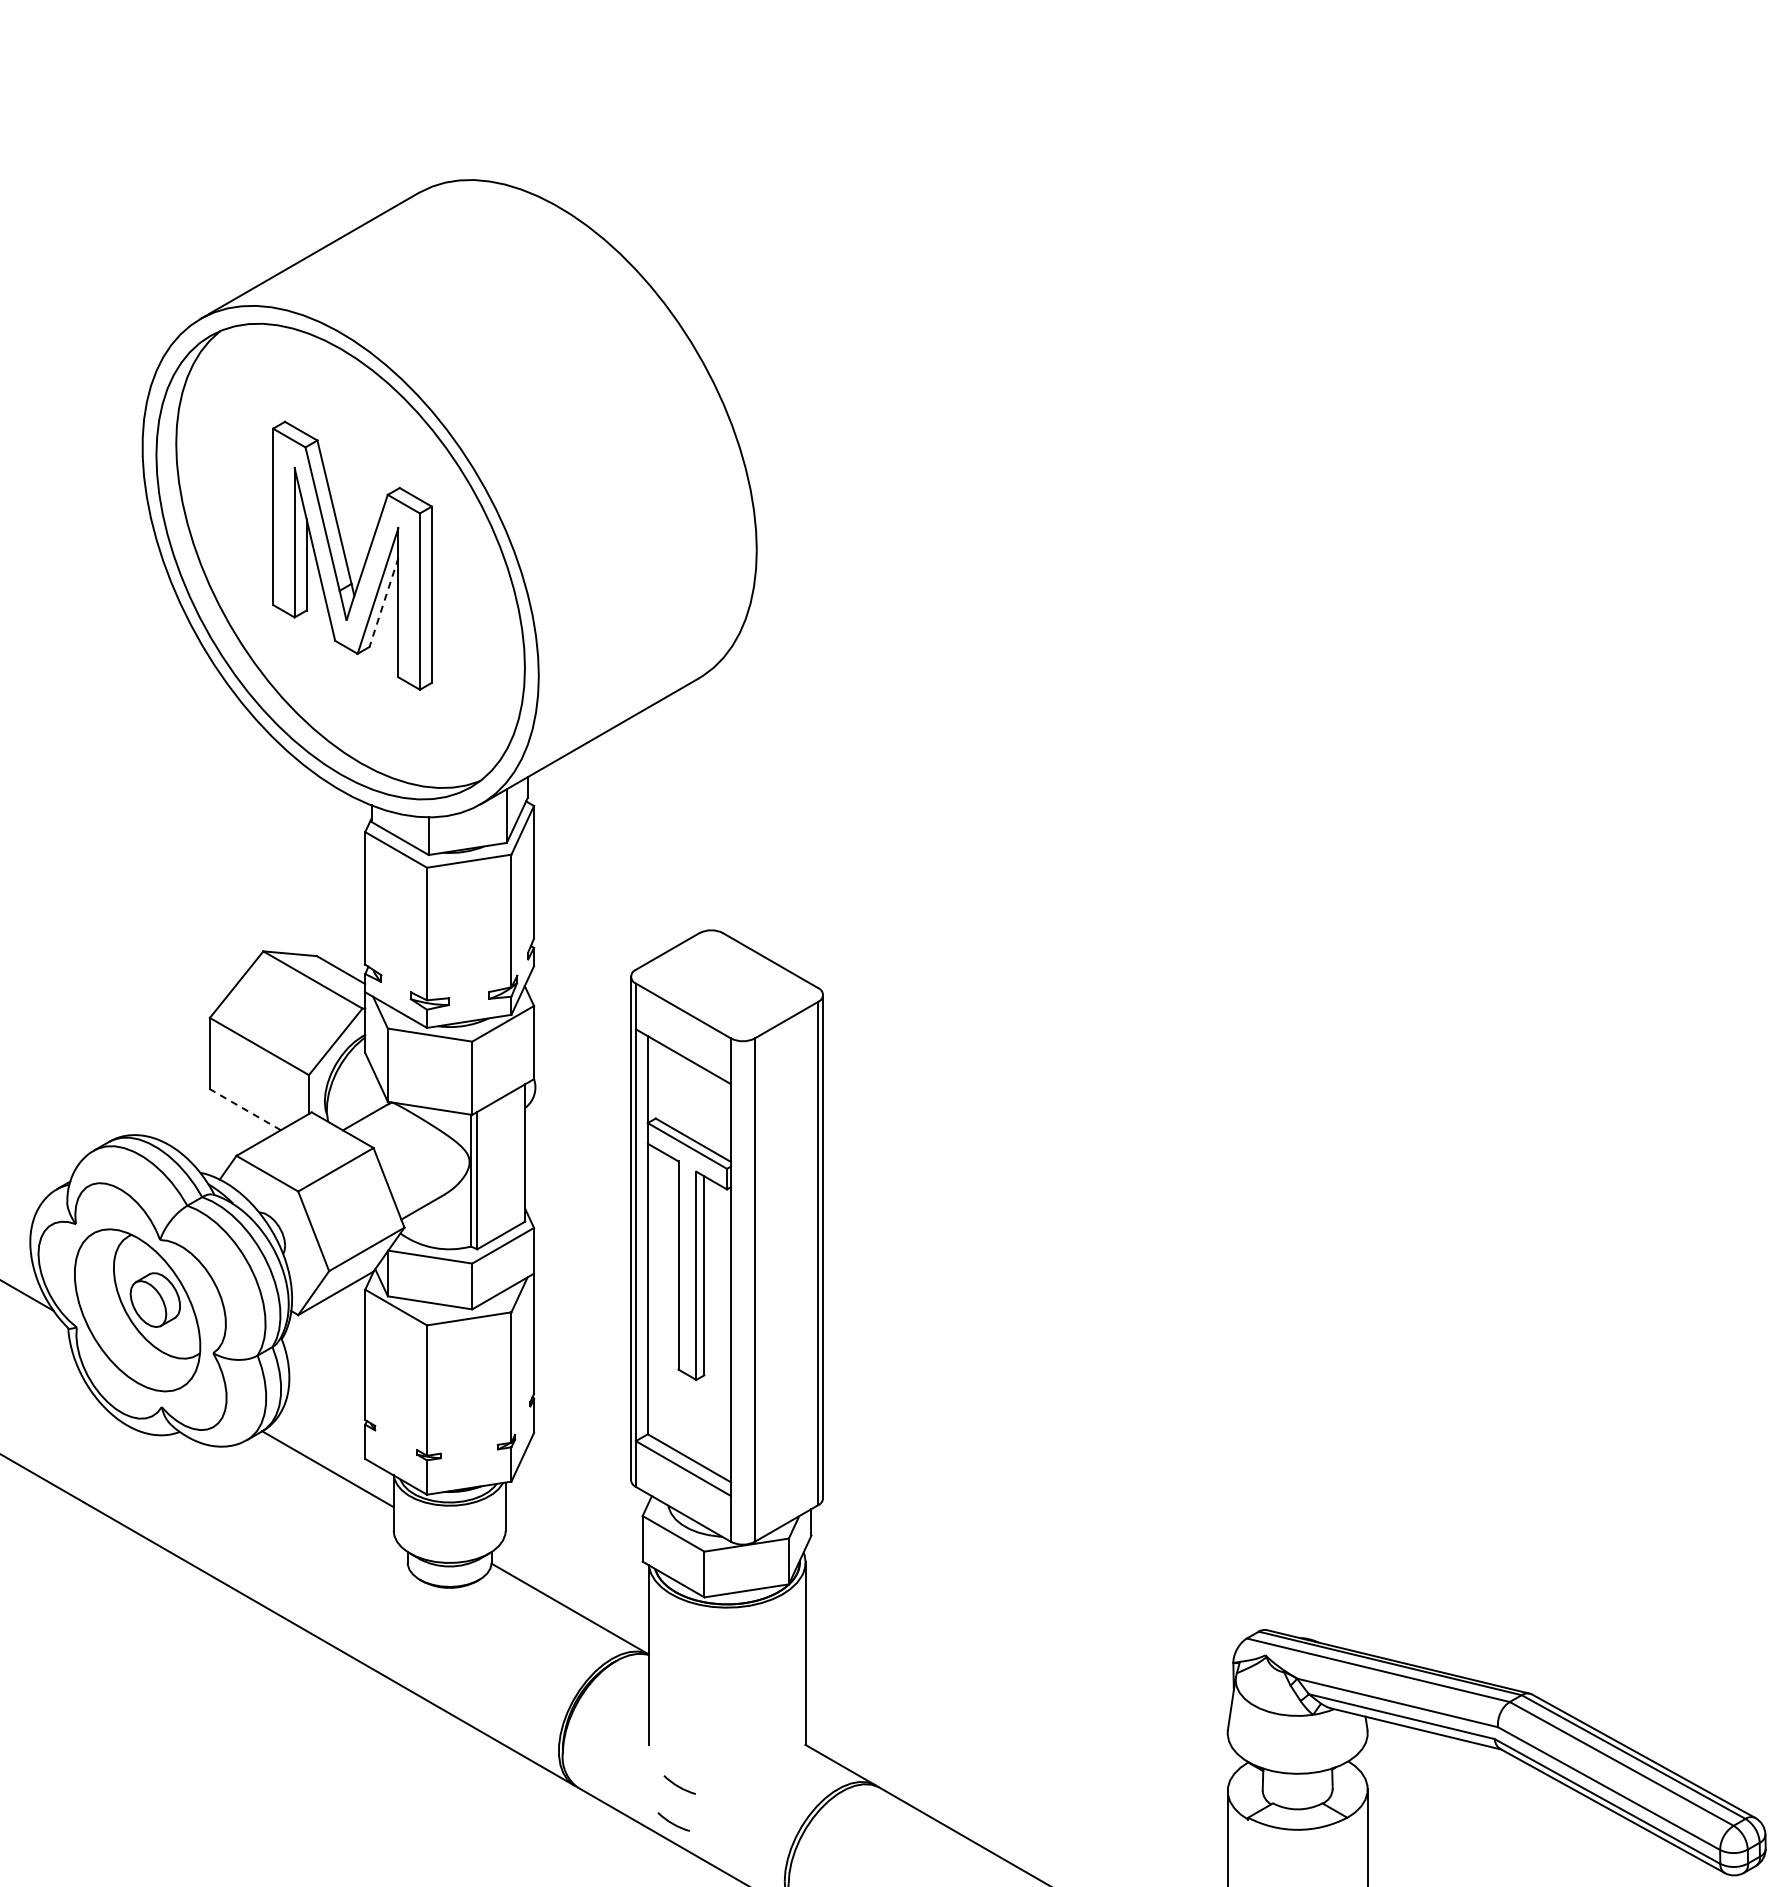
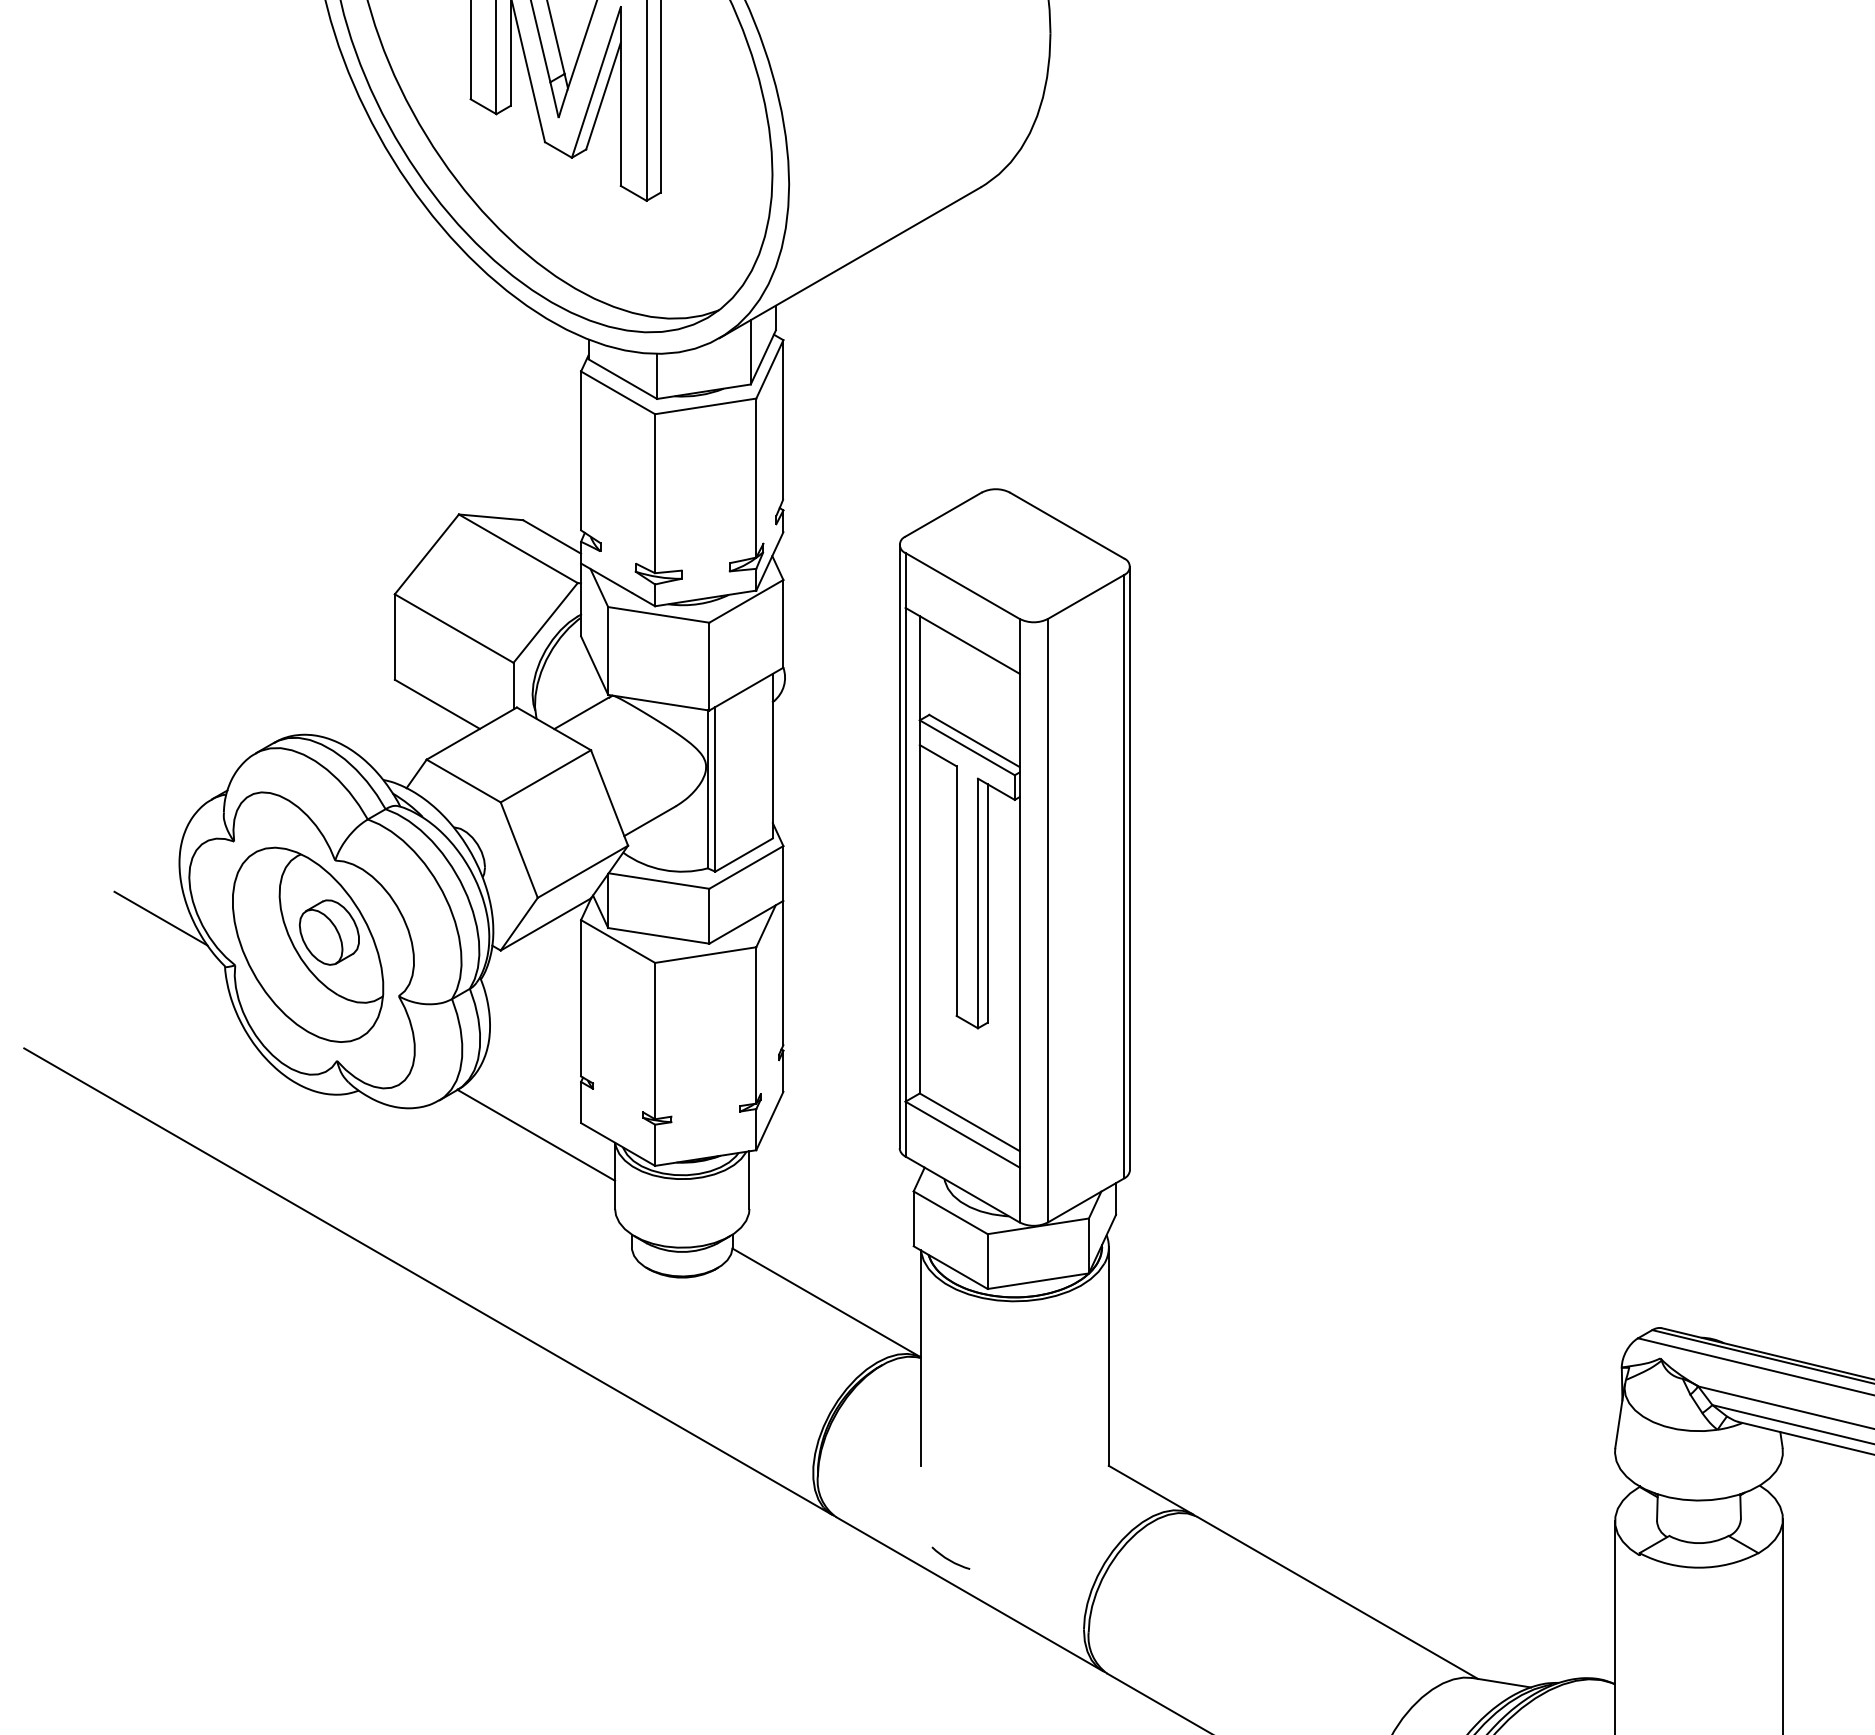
line: (383, 602) -> (602, 96), dashed -> solid
line: (245, 1109) -> (437, 704), dashed -> solid
arc: (678, 1785) -> (956, 1514), removed

